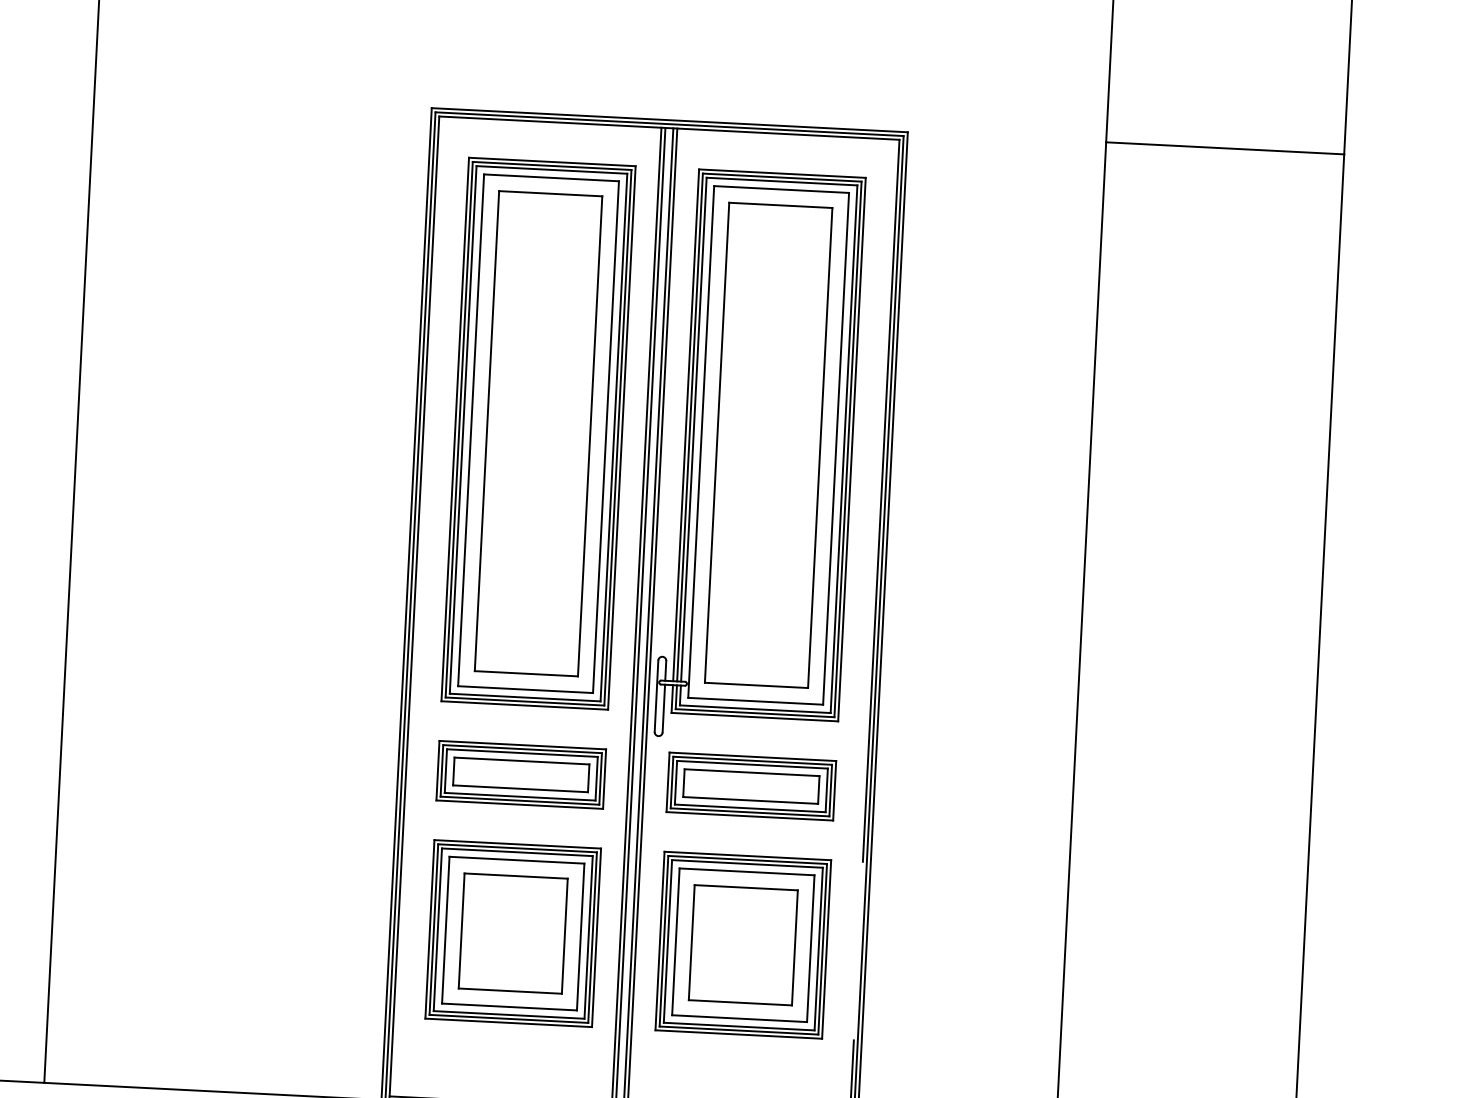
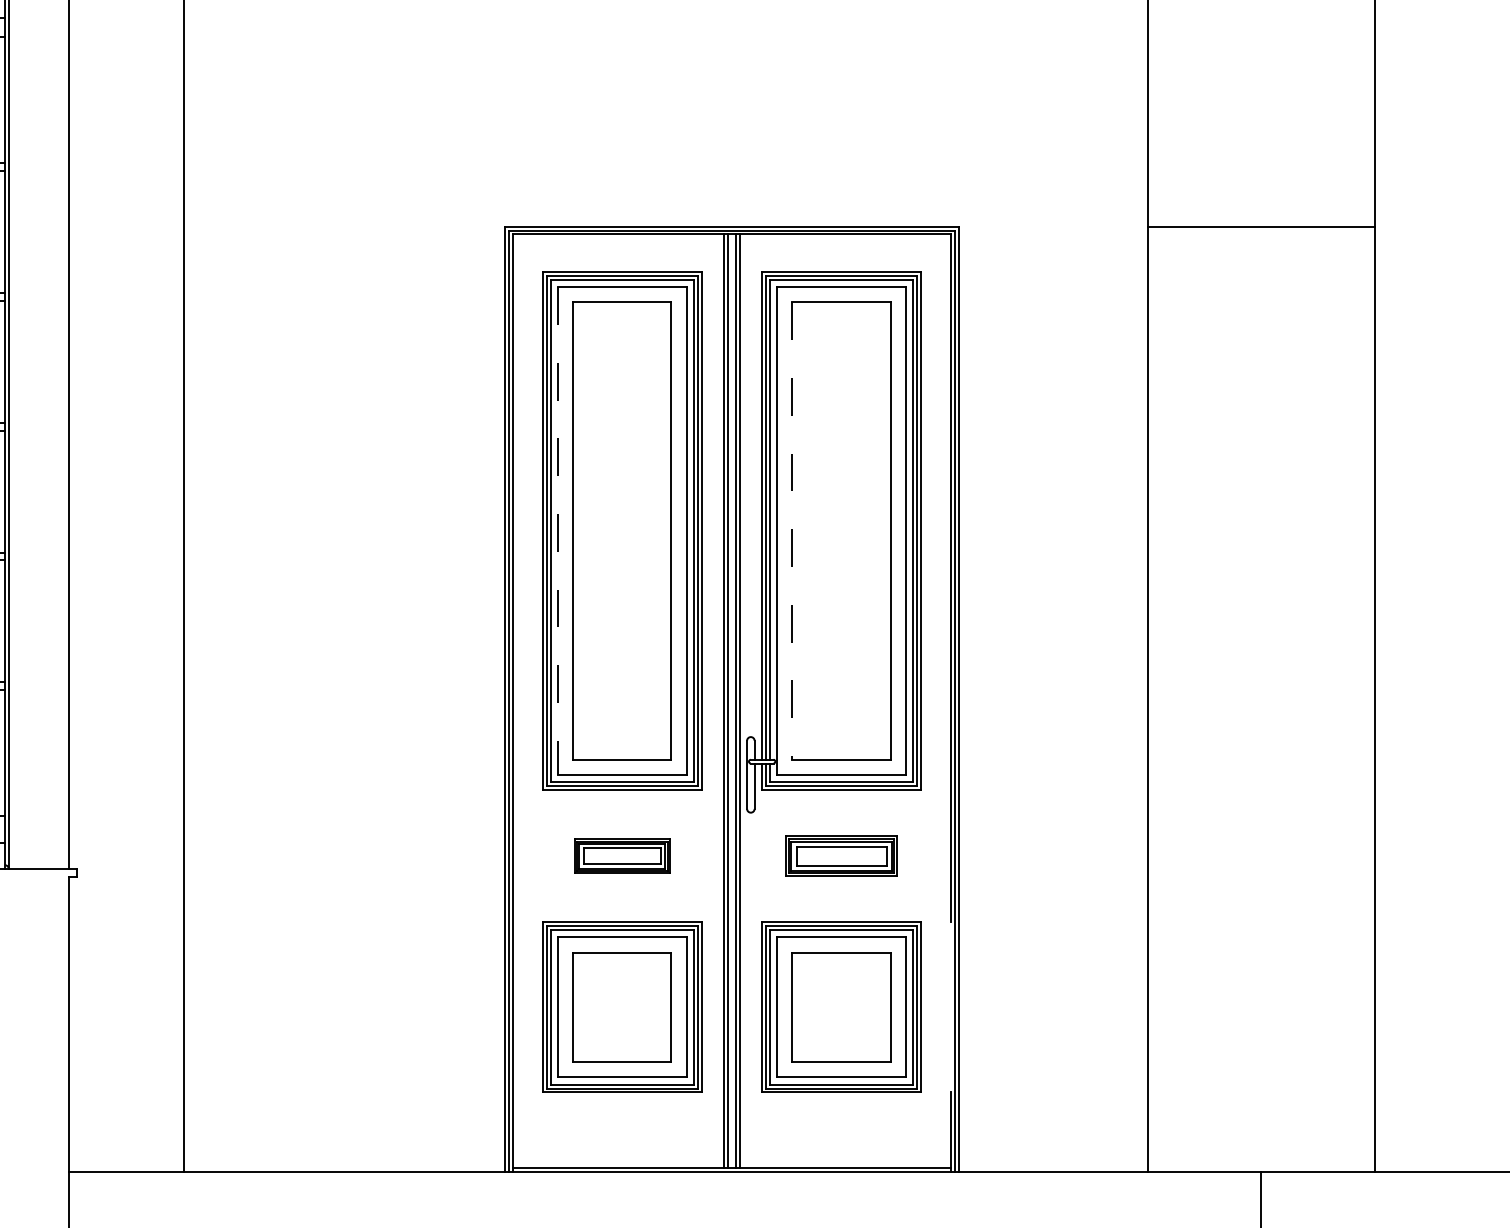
line: (471, 430) -> (558, 531), solid -> dashed
line: (717, 443) -> (792, 531), solid -> dashed
part: (521, 775) -> (622, 856), size x0.6
part: (751, 786) -> (841, 856), size x0.7

